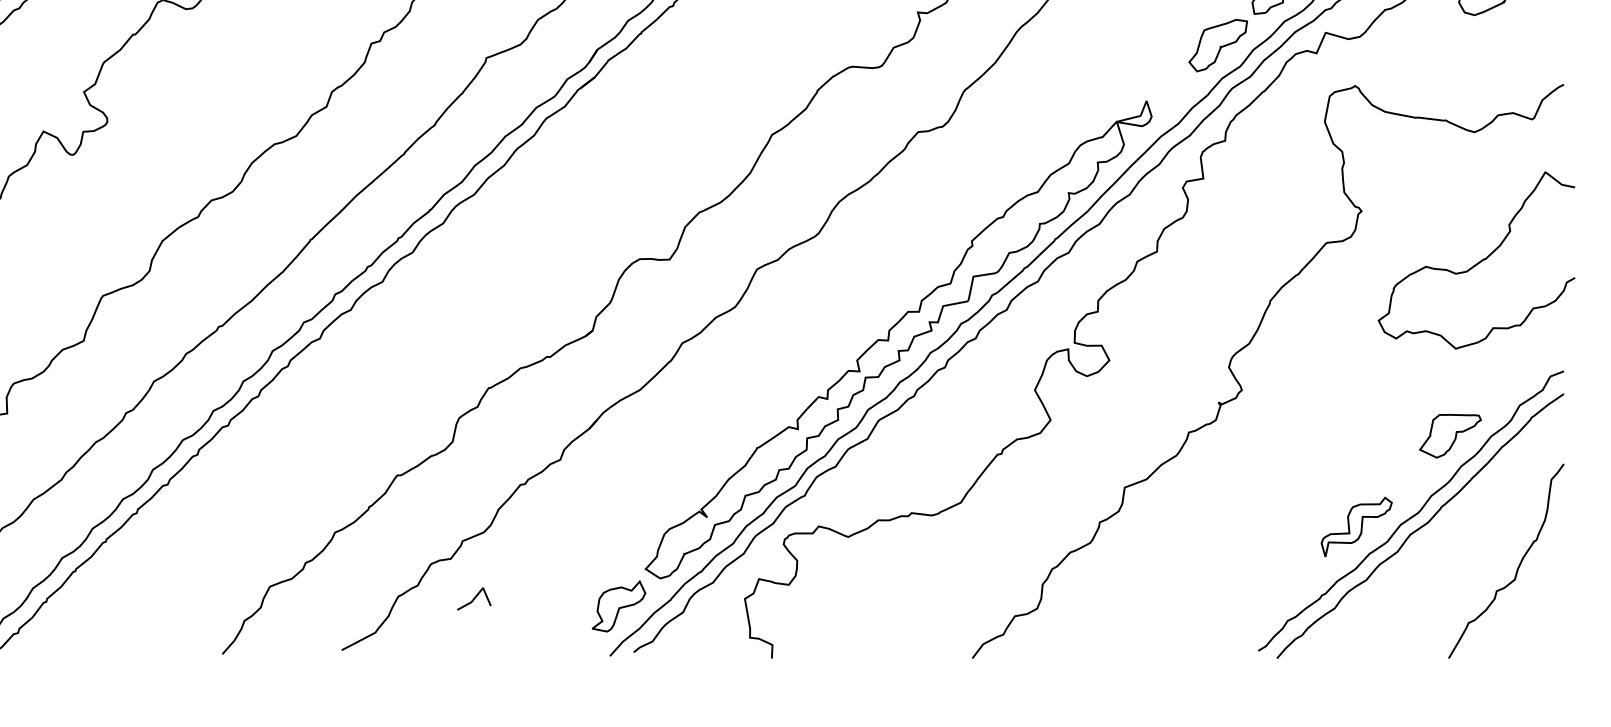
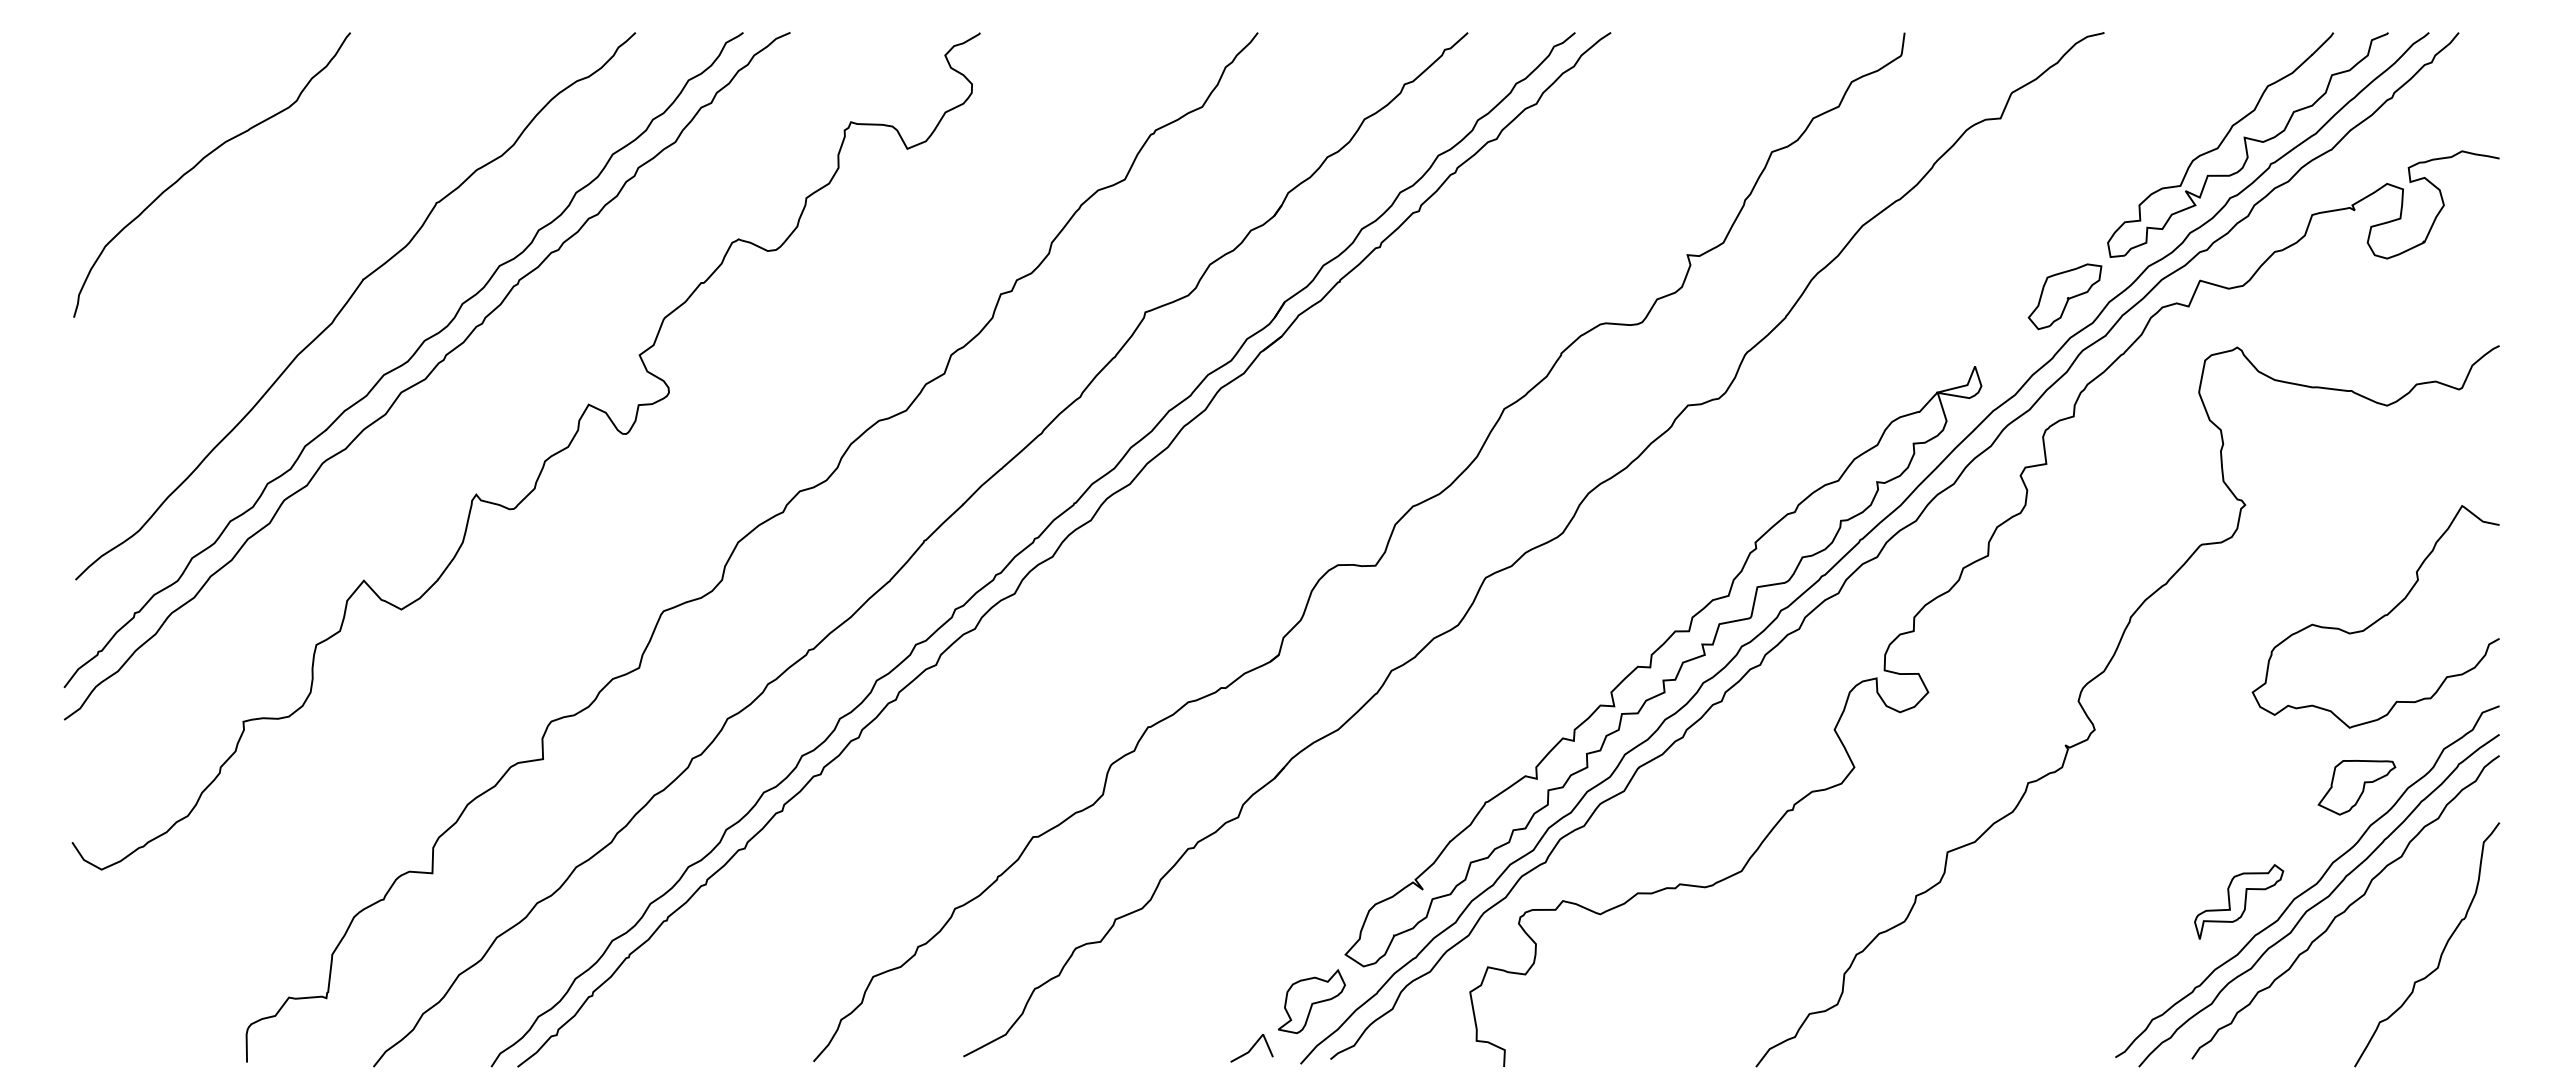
curve: (1478, 261) -> (2378, 618), moved
curve: (1442, 531) -> (2346, 907), added
line: (473, 599) -> (1251, 1048), moved

